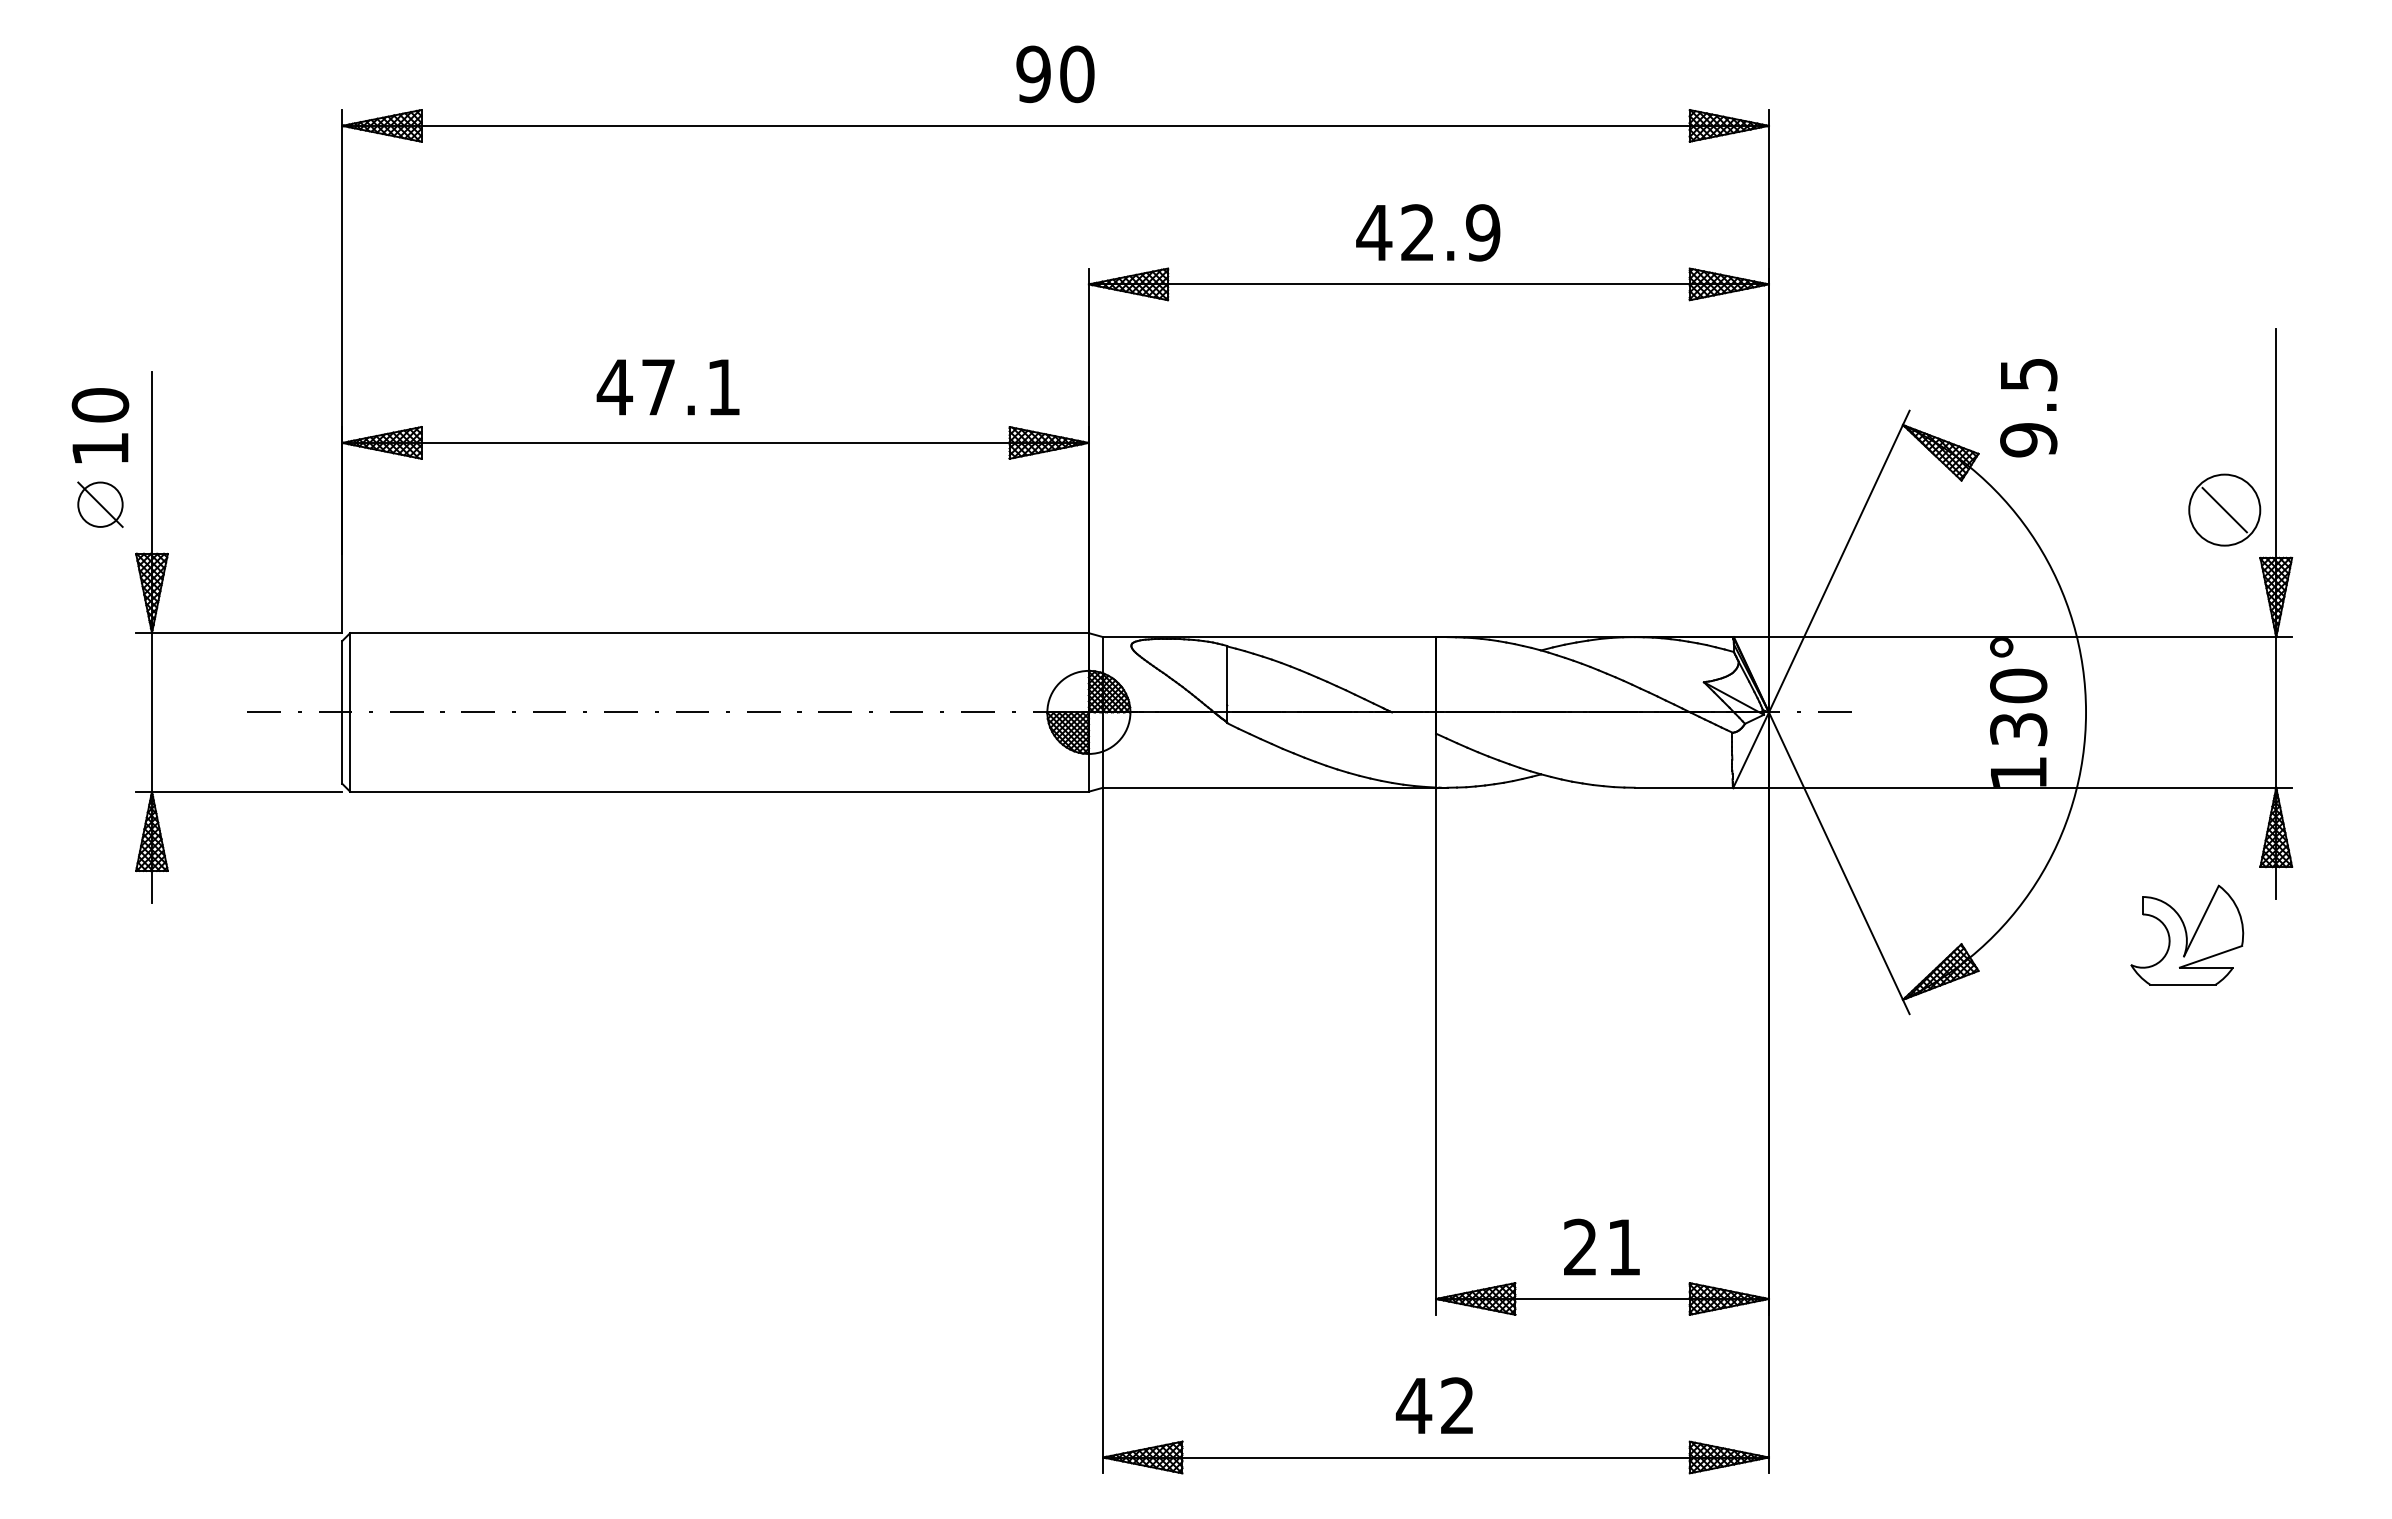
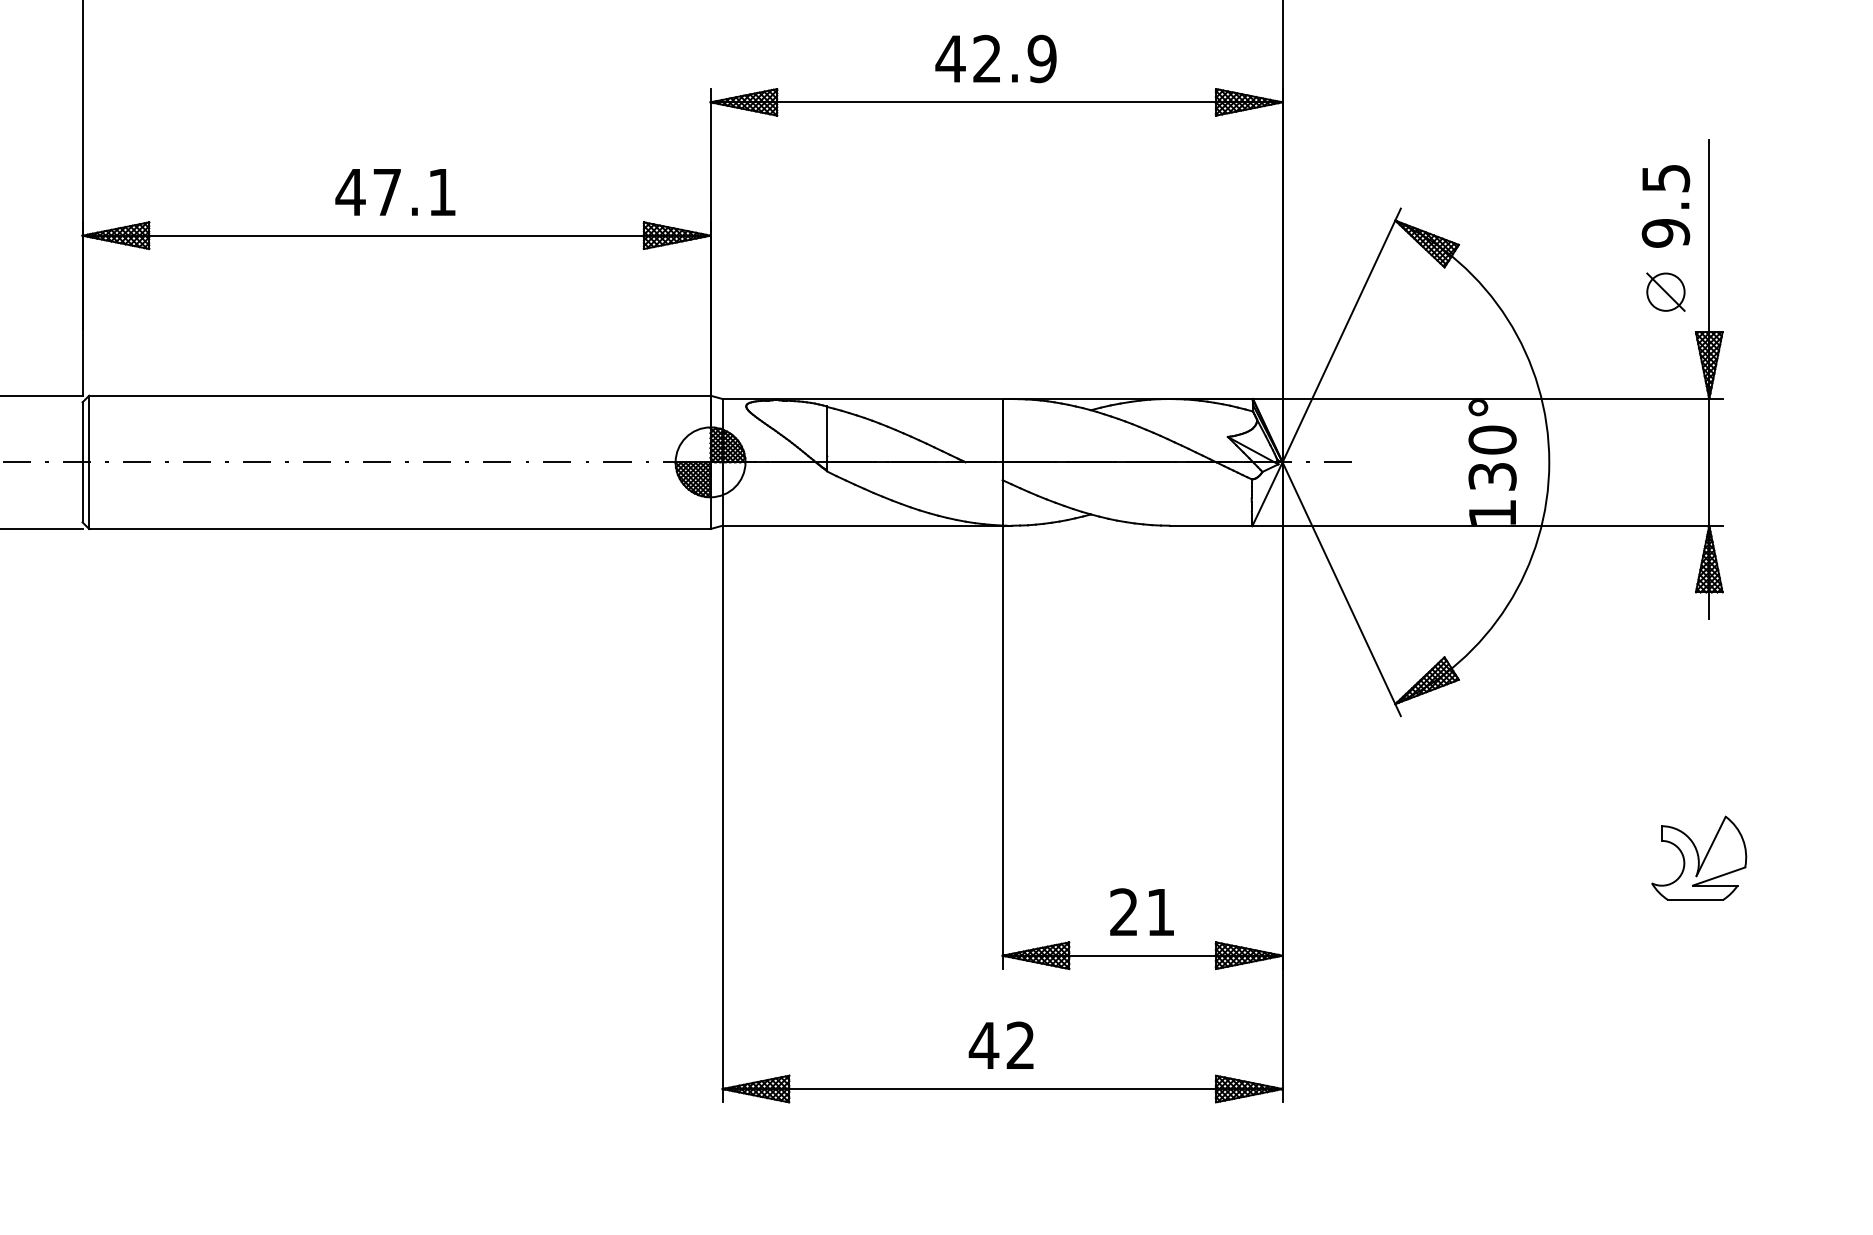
text: (667, 387) -> (394, 192), moved
text: (2028, 408) -> (1665, 206), moved
circle: (2224, 509) -> (1665, 291), size x0.62
part: (2187, 934) -> (1699, 857), moved

